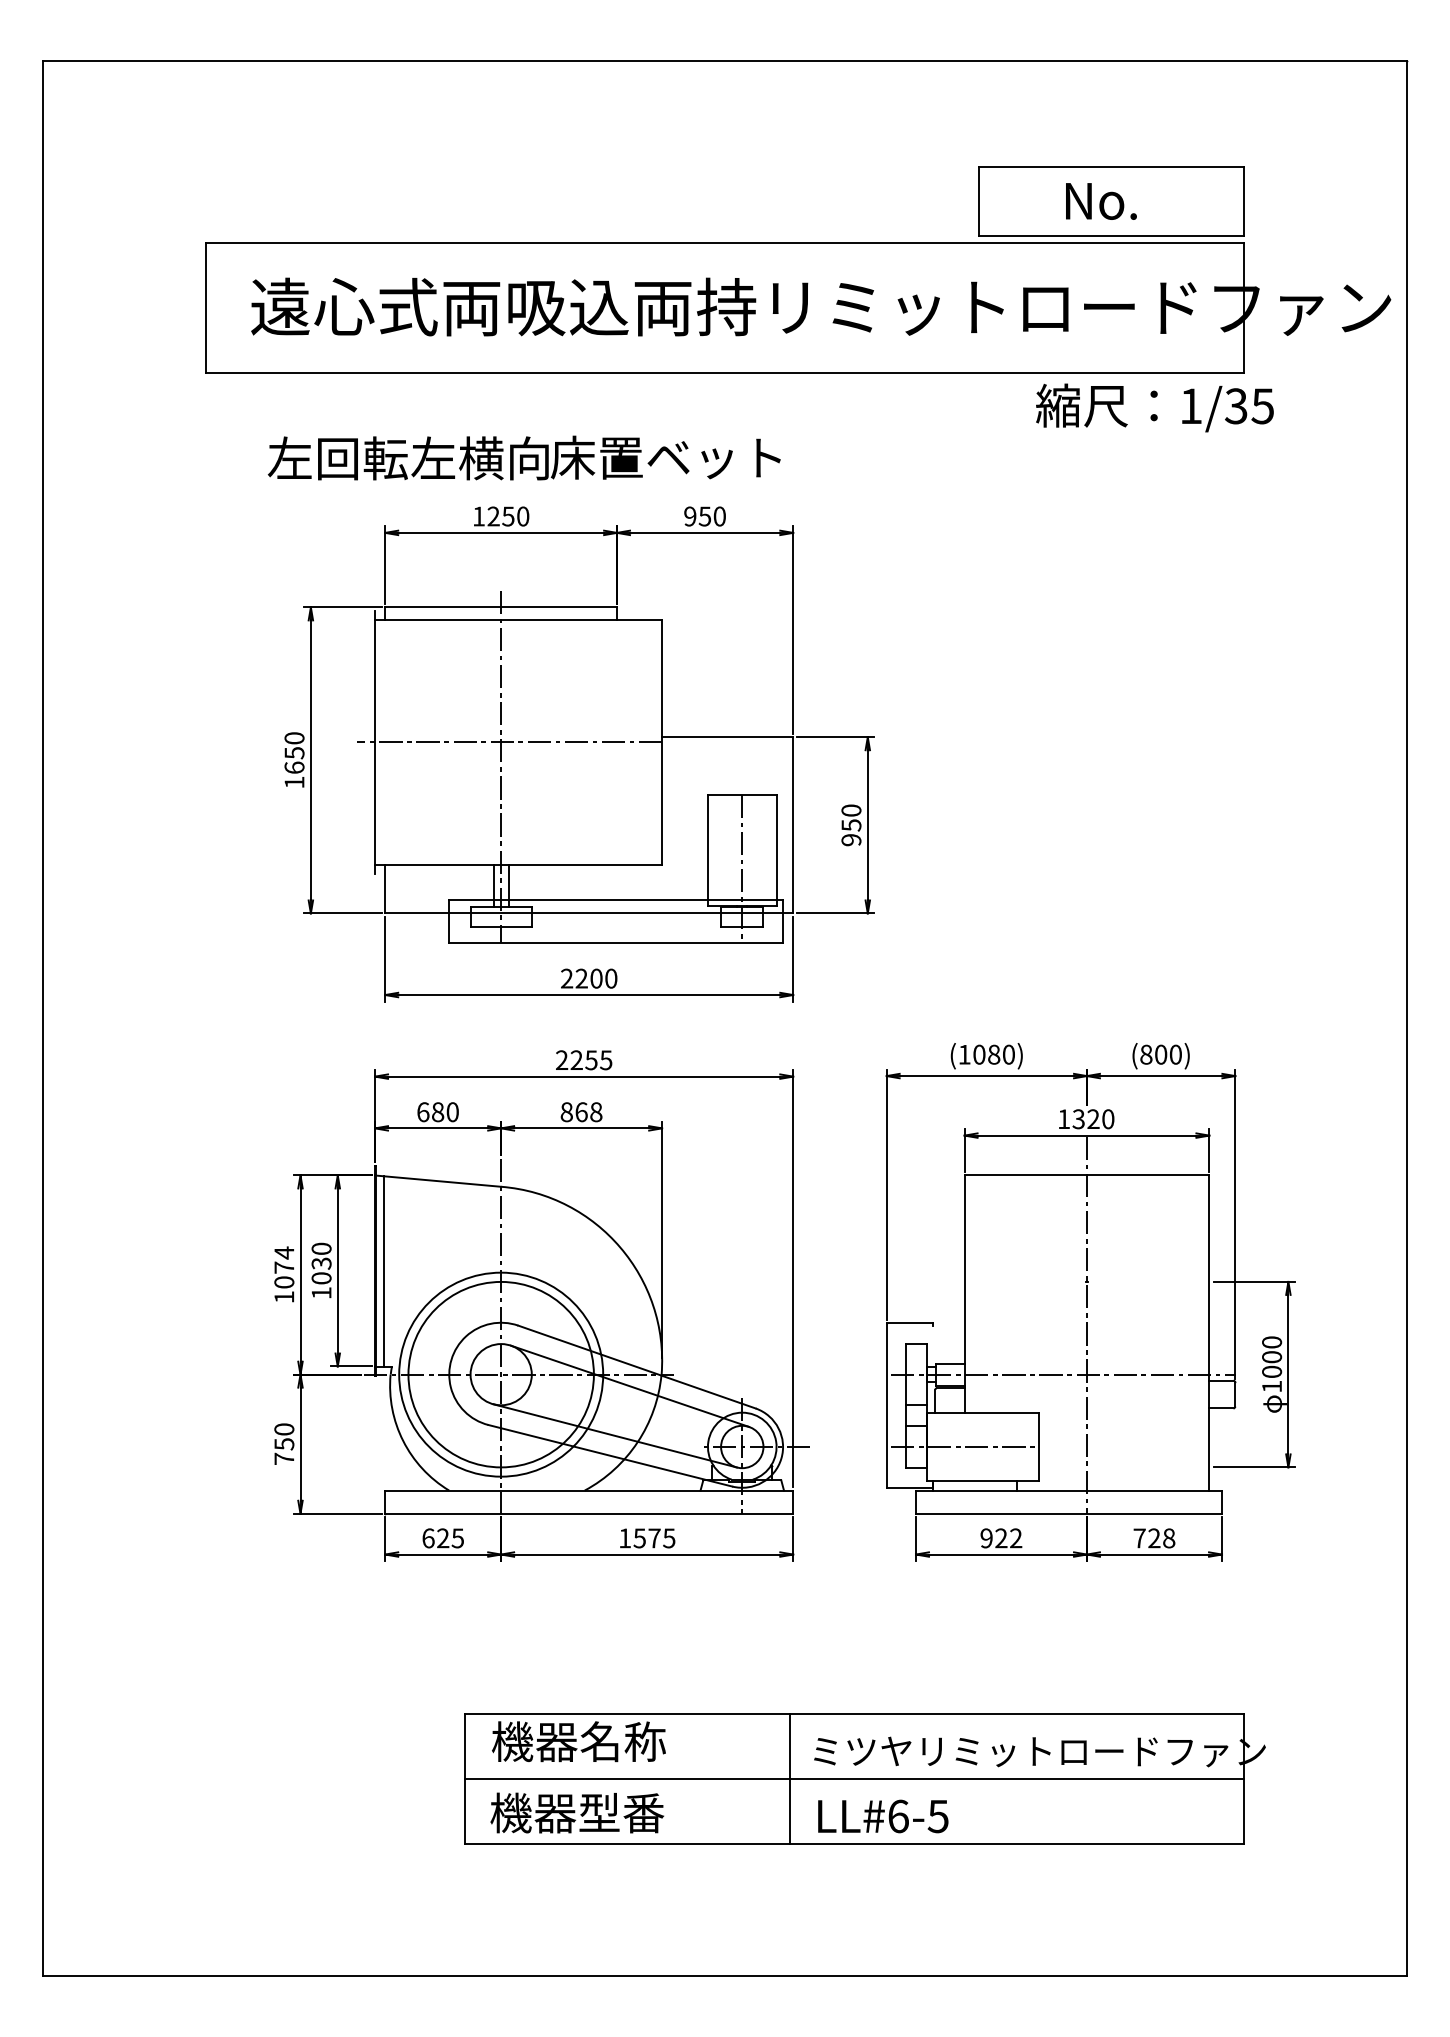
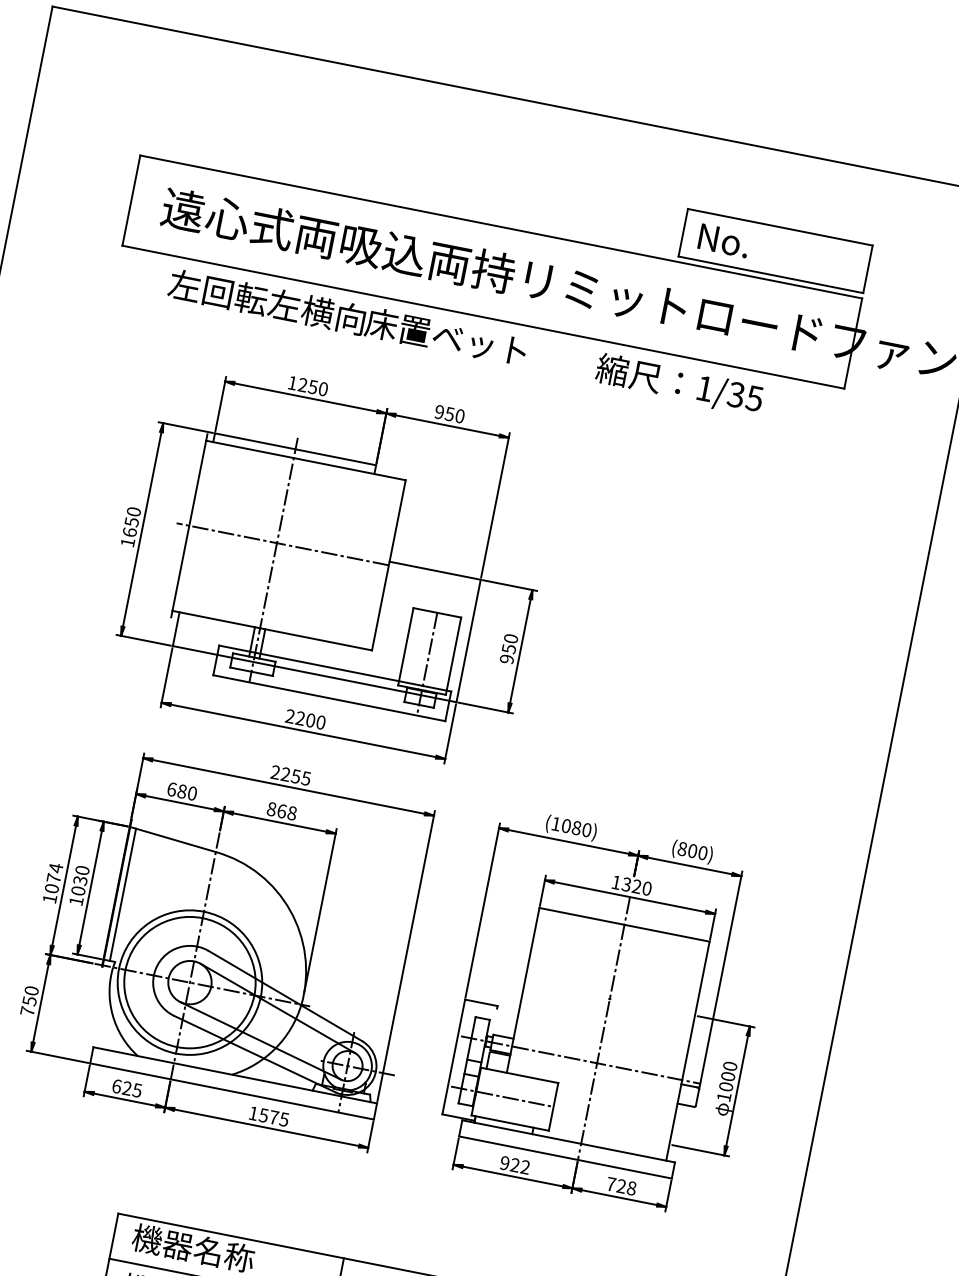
text: (1101, 201) -> (724, 240), moved
text: (1154, 407) -> (679, 384), moved
text: (523, 457) -> (347, 317), moved

